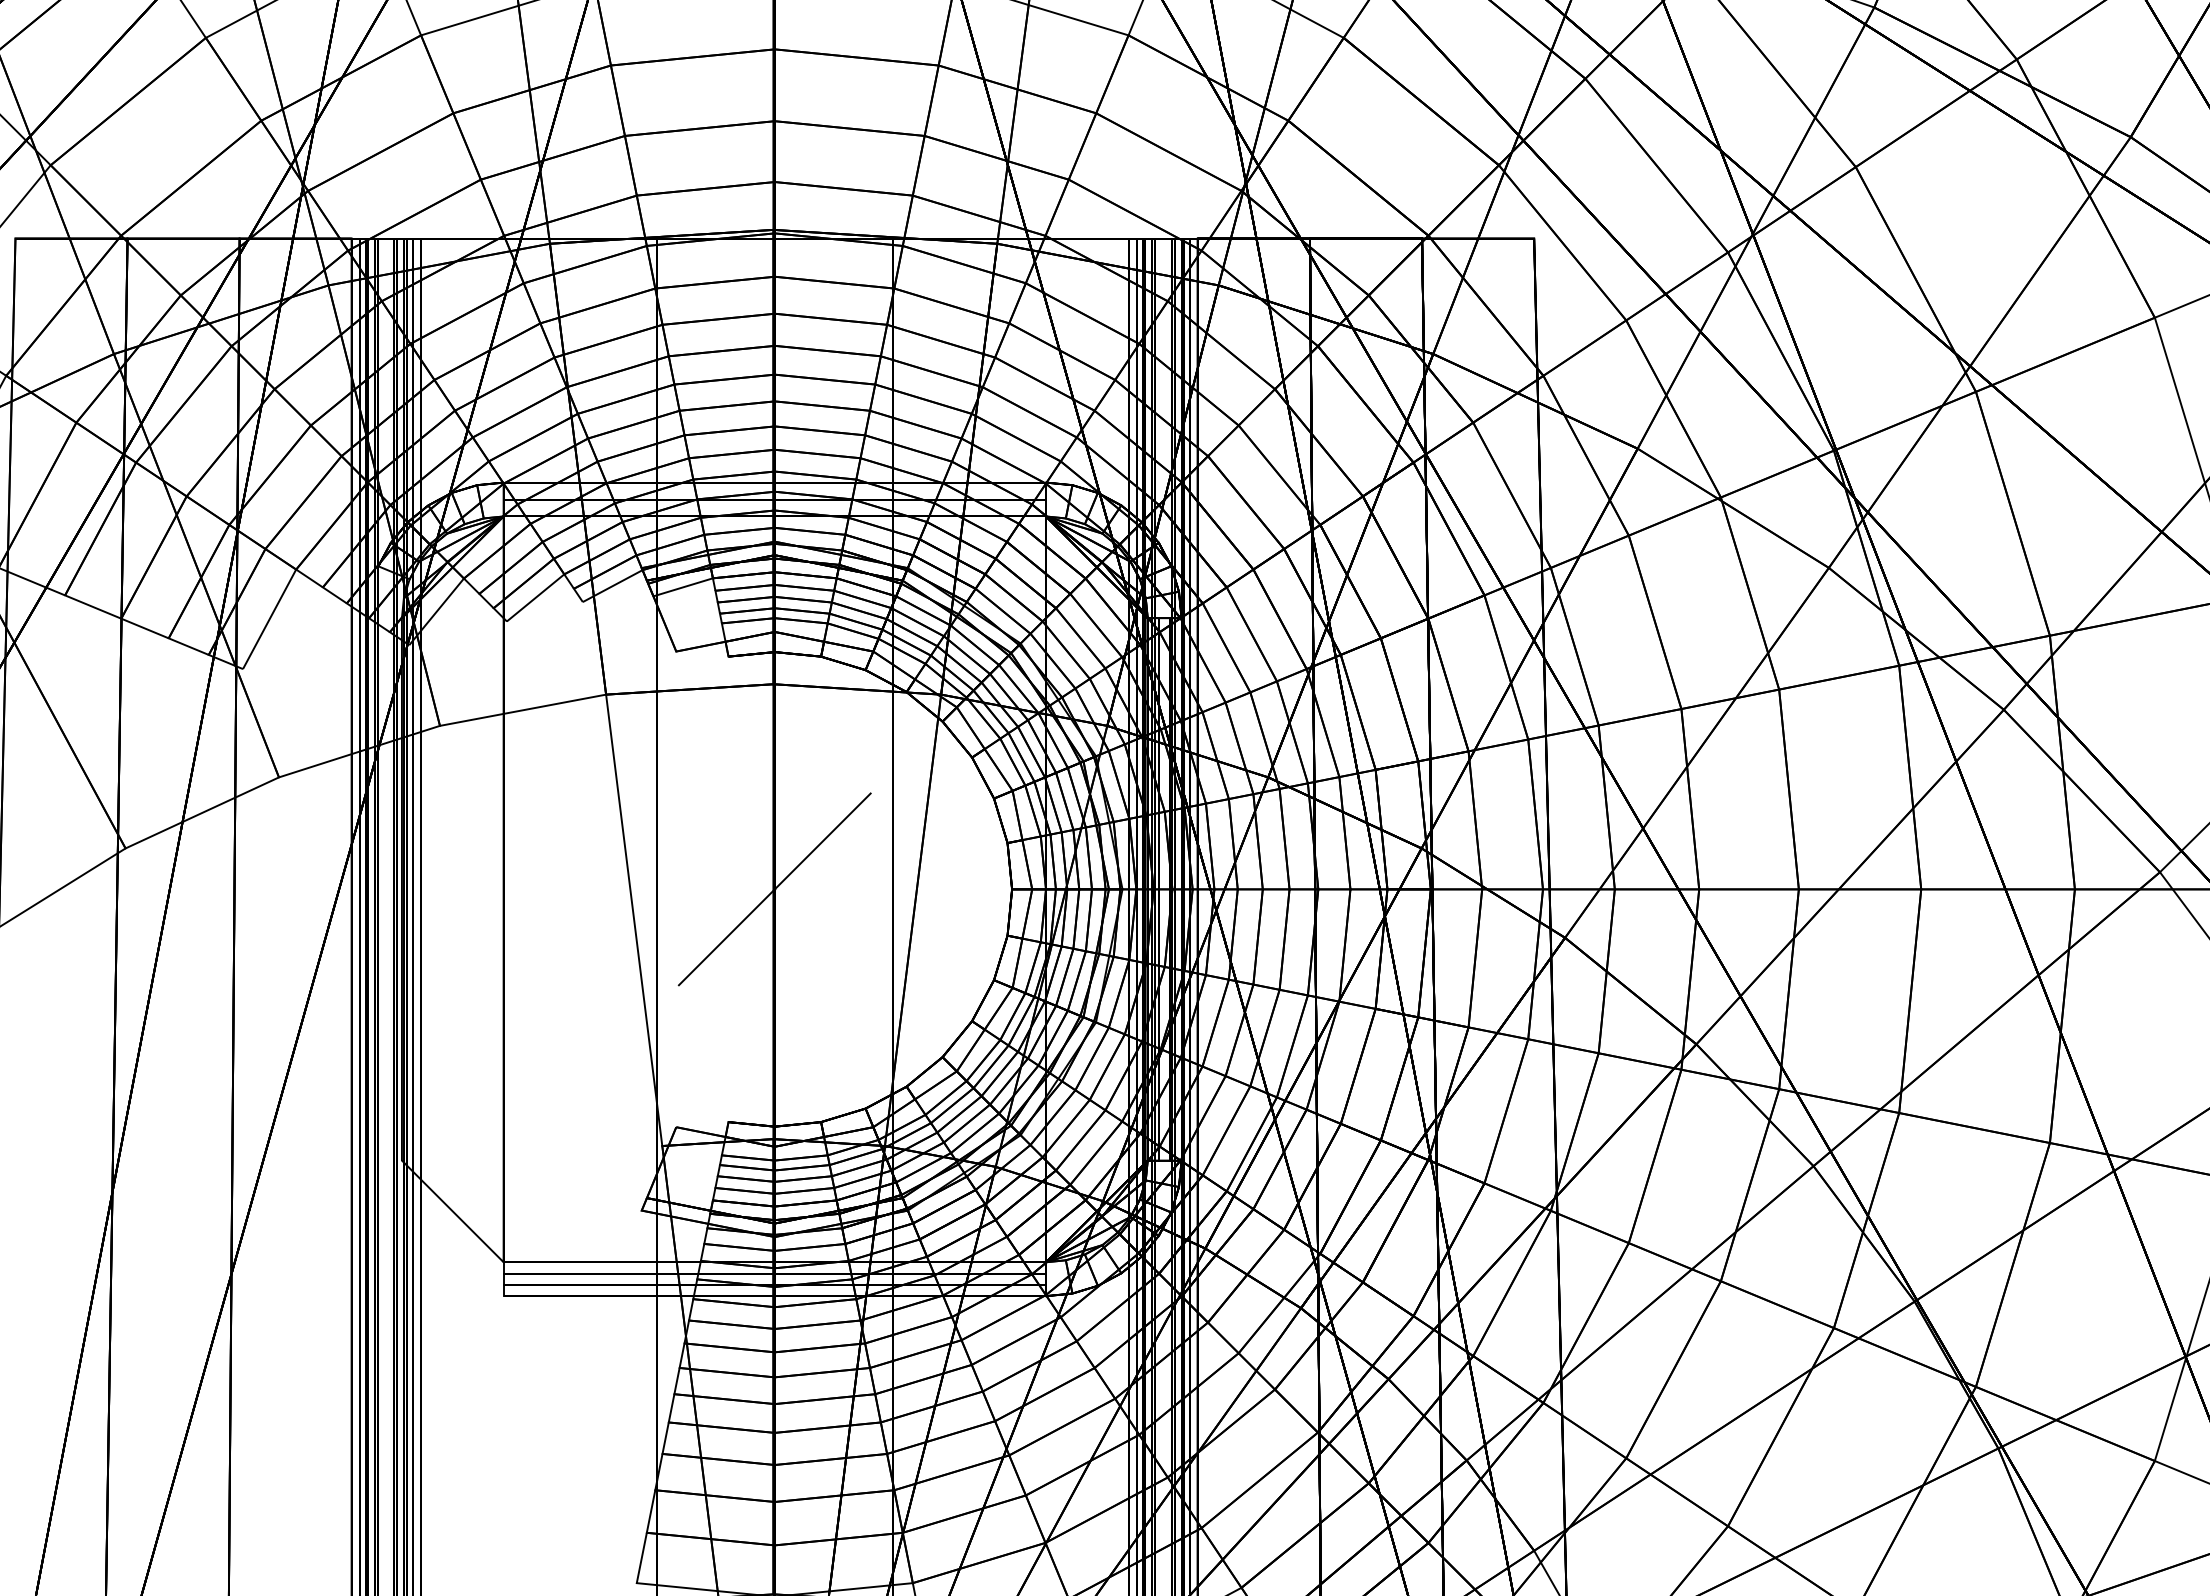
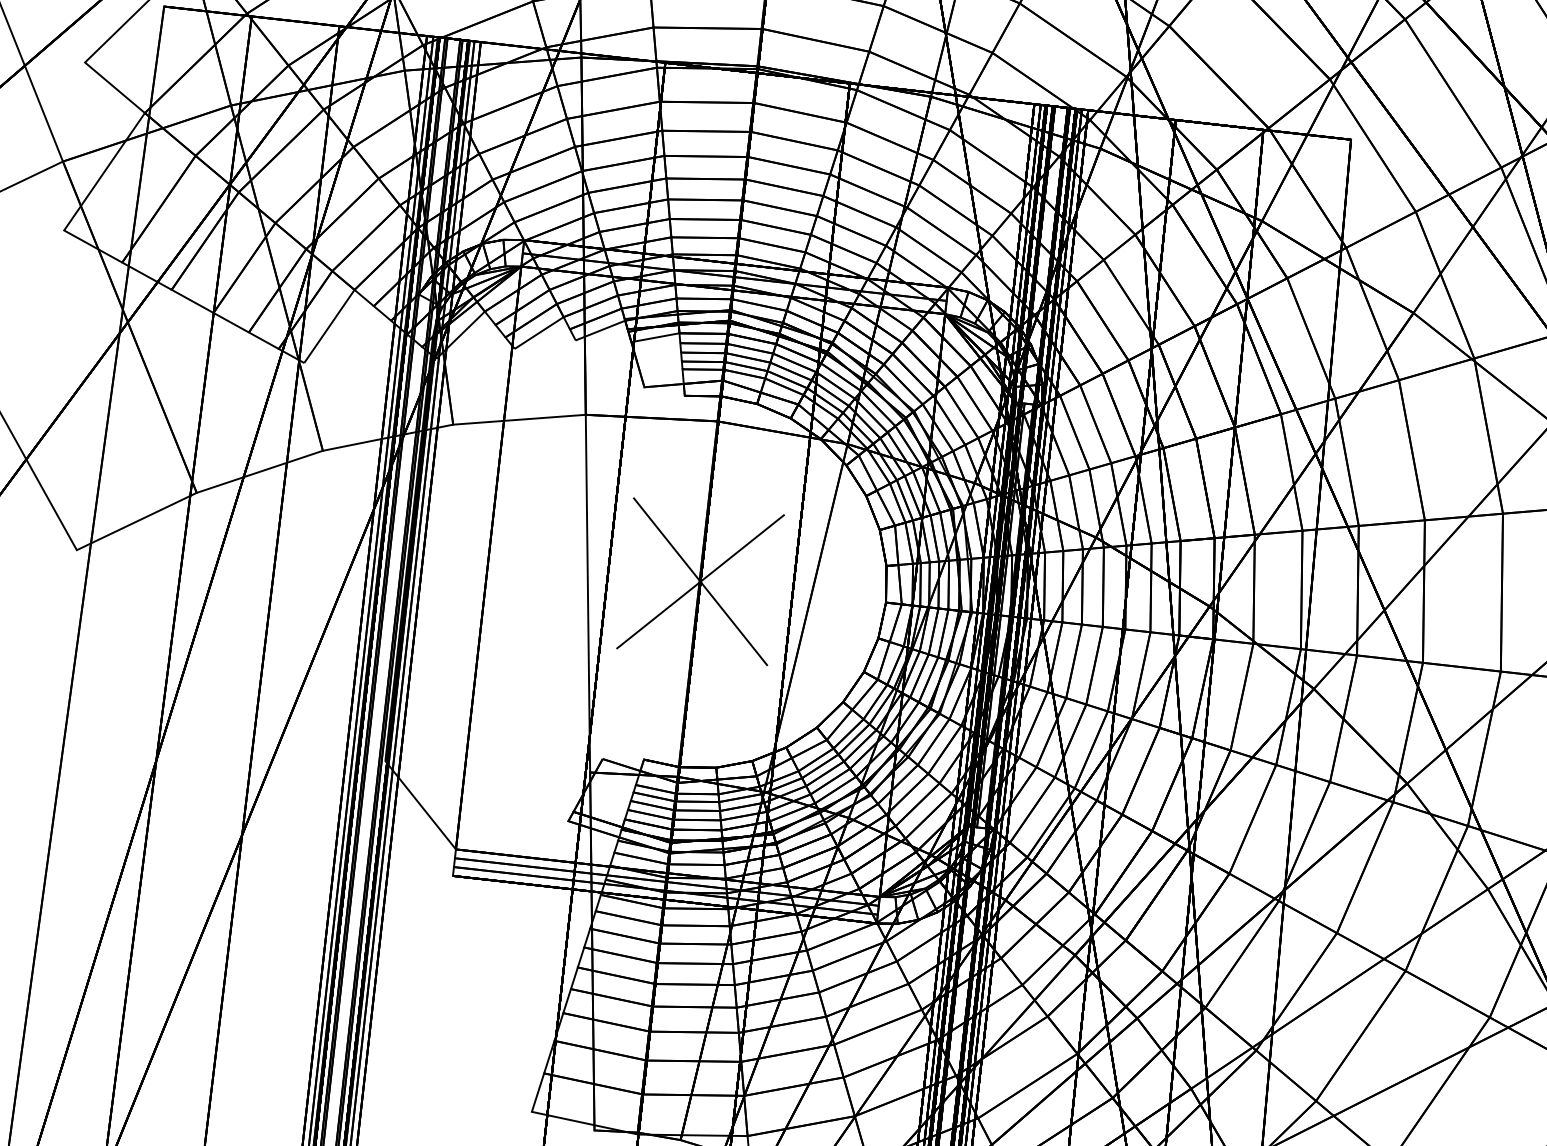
line: (774, 889) -> (700, 581), added

